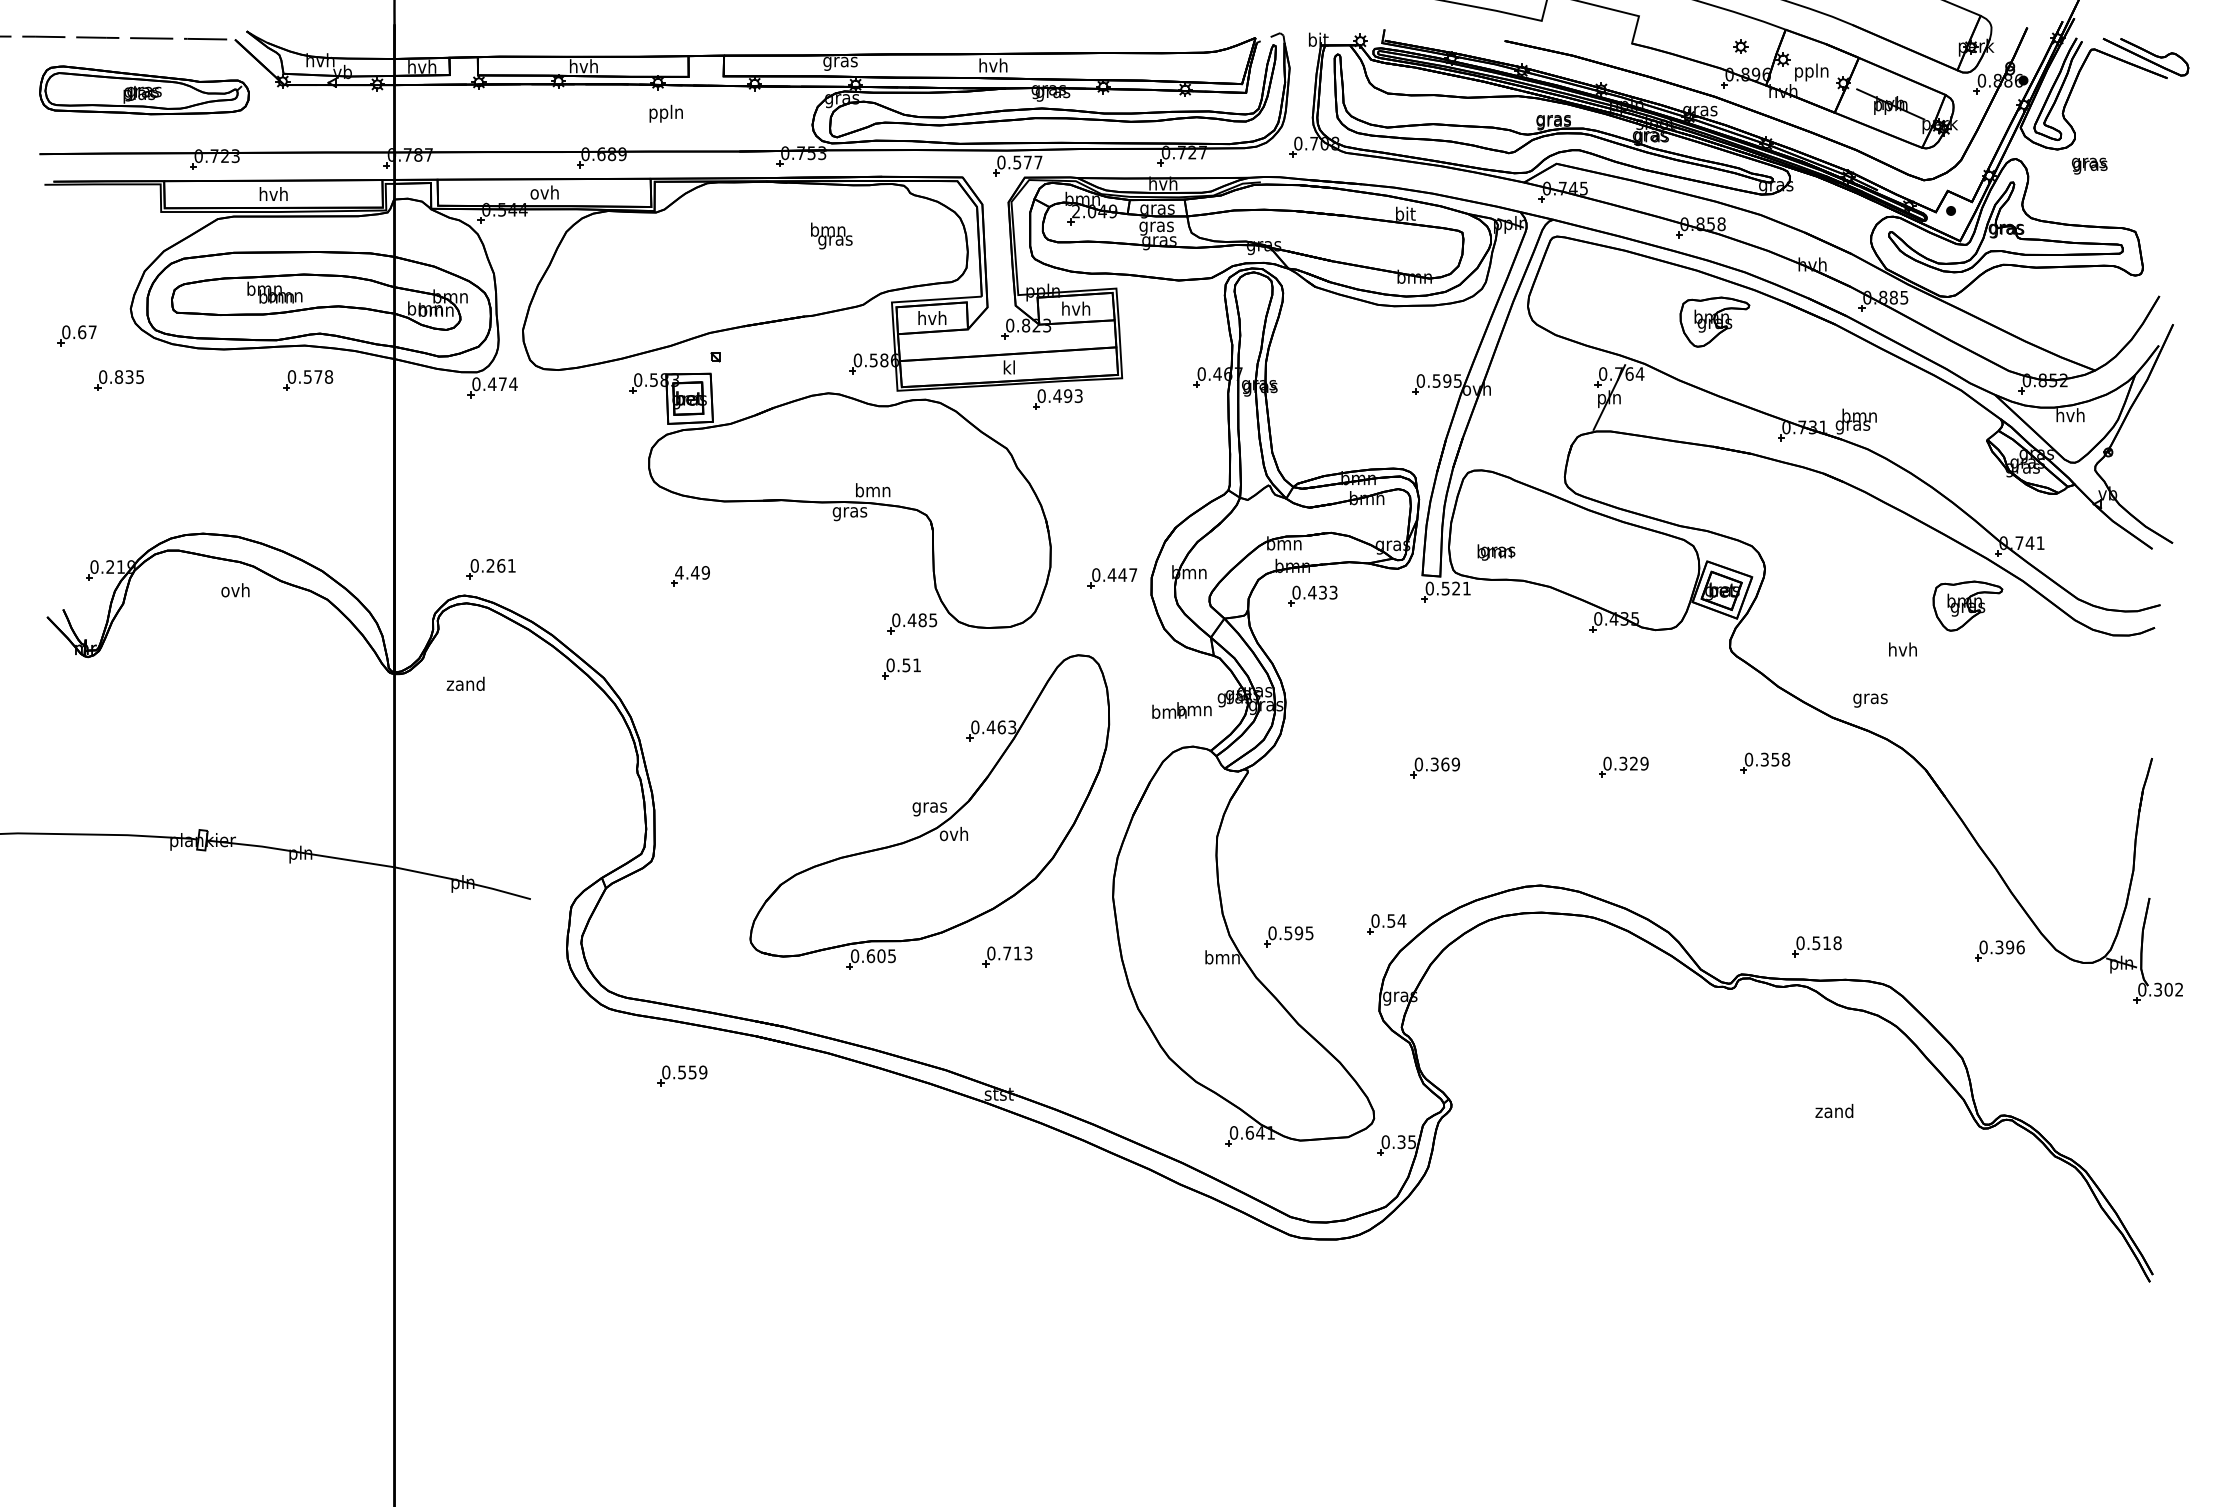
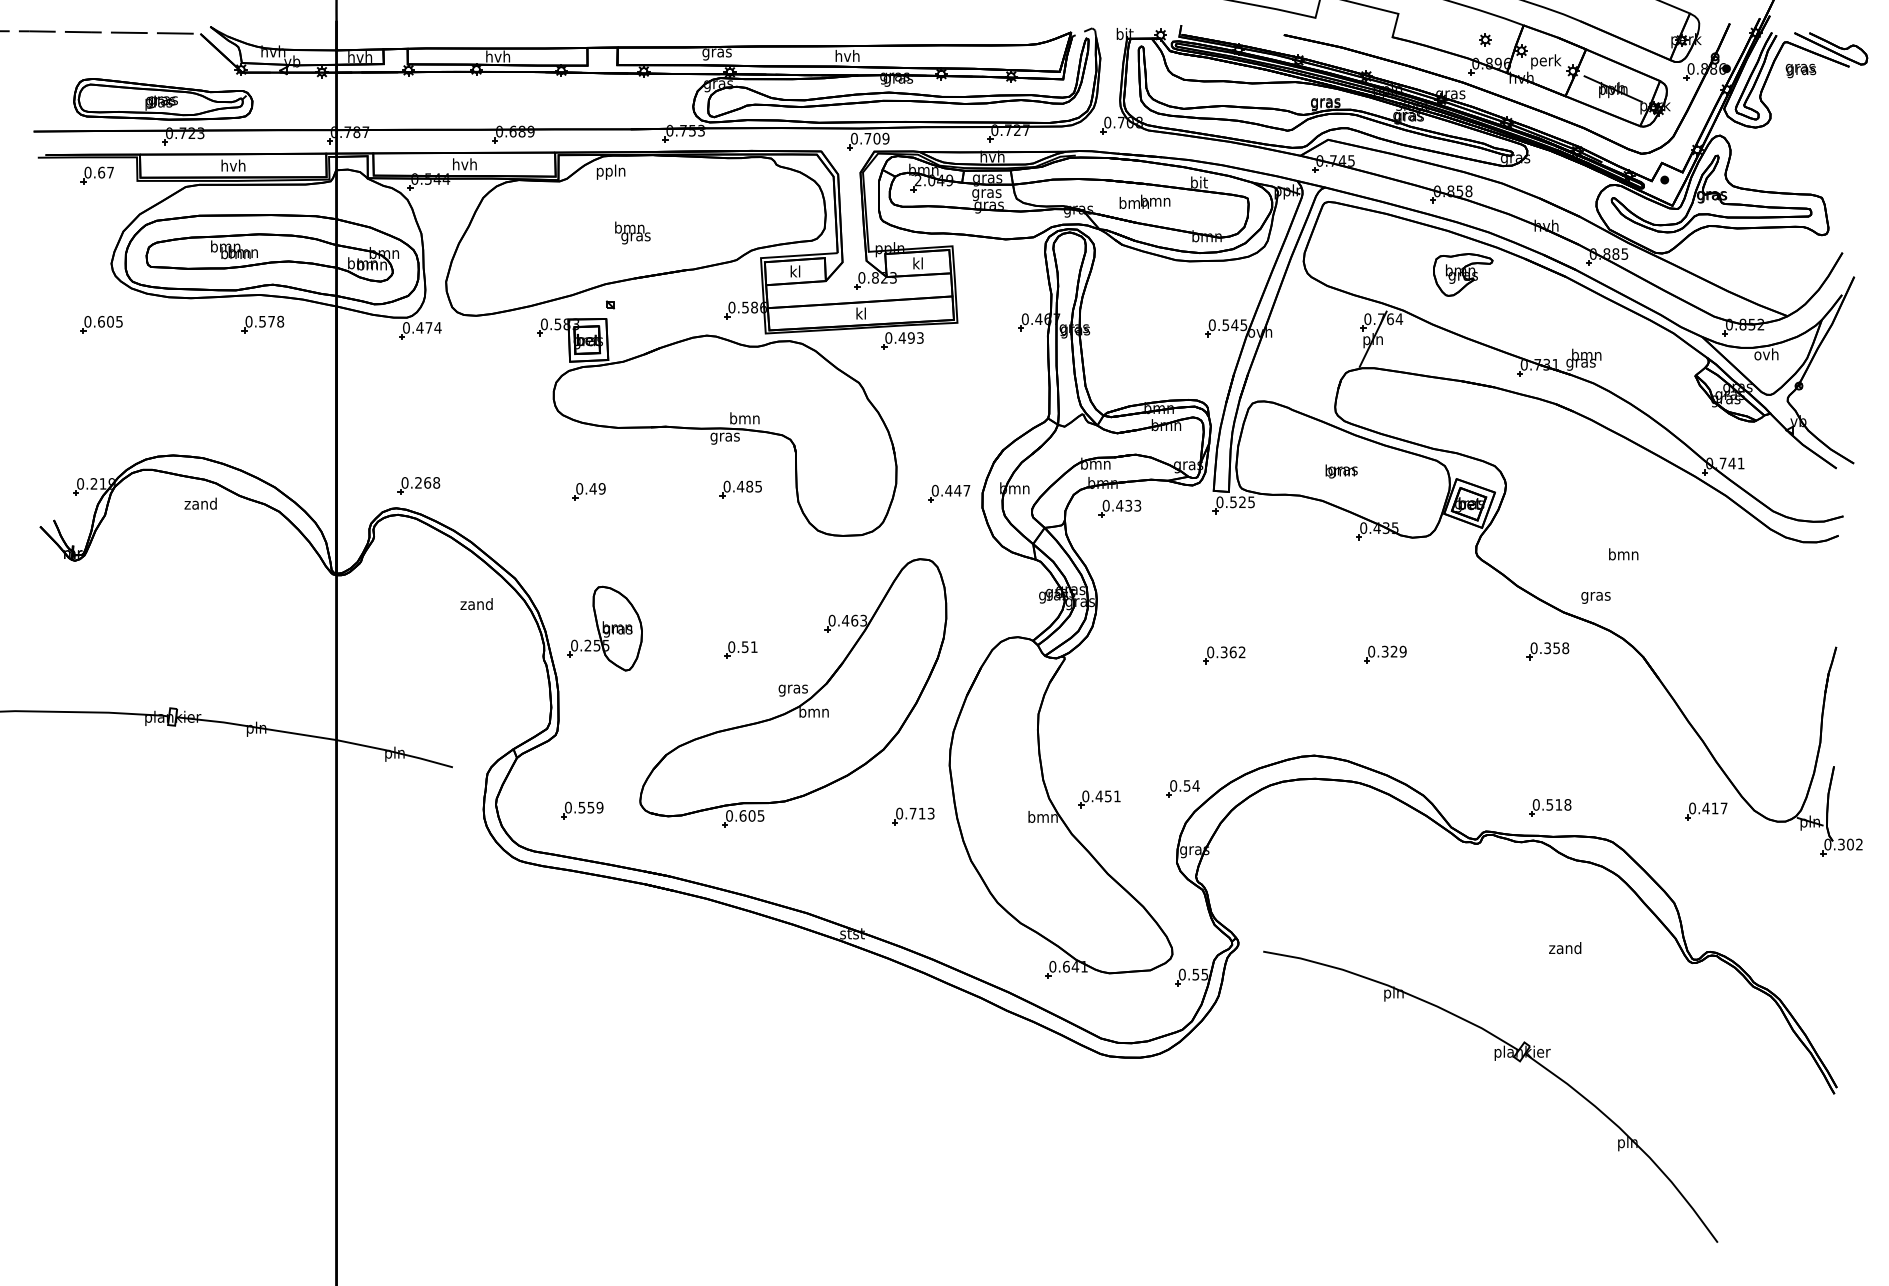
text: (1811, 72) -> (1545, 61), ppln -> perk
part: (144, 90) -> (163, 99), moved
text: (665, 113) -> (610, 171), moved
text: (1027, 162) -> (876, 138), 0.577 -> 0.709
text: (2089, 165) -> (1800, 70), moved
text: (544, 192) -> (464, 164), ovh -> hvh
text: (831, 235) -> (632, 232), moved
text: (1076, 308) -> (918, 263), hvh -> kl
text: (932, 317) -> (795, 270), hvh -> kl
part: (76, 335) -> (96, 175), moved
text: (124, 376) -> (106, 321), 0.835 -> 0.605
text: (1446, 380) -> (1234, 324), 0.595 -> 0.545
text: (2070, 415) -> (1766, 354), hvh -> ovh
text: (1496, 552) -> (1341, 471), moved
text: (511, 565) -> (436, 482), 0.261 -> 0.268
text: (679, 572) -> (579, 488), 4.49 -> 0.49
text: (1466, 588) -> (1251, 502), 0.521 -> 0.525
text: (235, 590) -> (200, 503), ovh -> zand
part: (1967, 605) -> (1678, 516), removed
part: (912, 623) -> (740, 489), moved
text: (1902, 649) -> (1623, 554), hvh -> bmn
part: (901, 668) -> (740, 649), moved
text: (465, 683) -> (476, 603), moved
text: (1181, 710) -> (1144, 201), moved
part: (708, 736) -> (604, 628), added
part: (1765, 762) -> (1548, 650), moved
text: (1455, 764) -> (1241, 652), 0.369 -> 0.362
text: (954, 833) -> (814, 711), ovh -> bmn
text: (1298, 933) -> (1107, 796), 0.595 -> 0.451
text: (2009, 947) -> (1714, 808), 0.396 -> 0.417
part: (1007, 956) -> (913, 816), moved
part: (682, 1075) -> (582, 810), moved
text: (1401, 1141) -> (1195, 974), 0.35 -> 0.55
part: (1752, 1243) -> (1495, 1061), added

